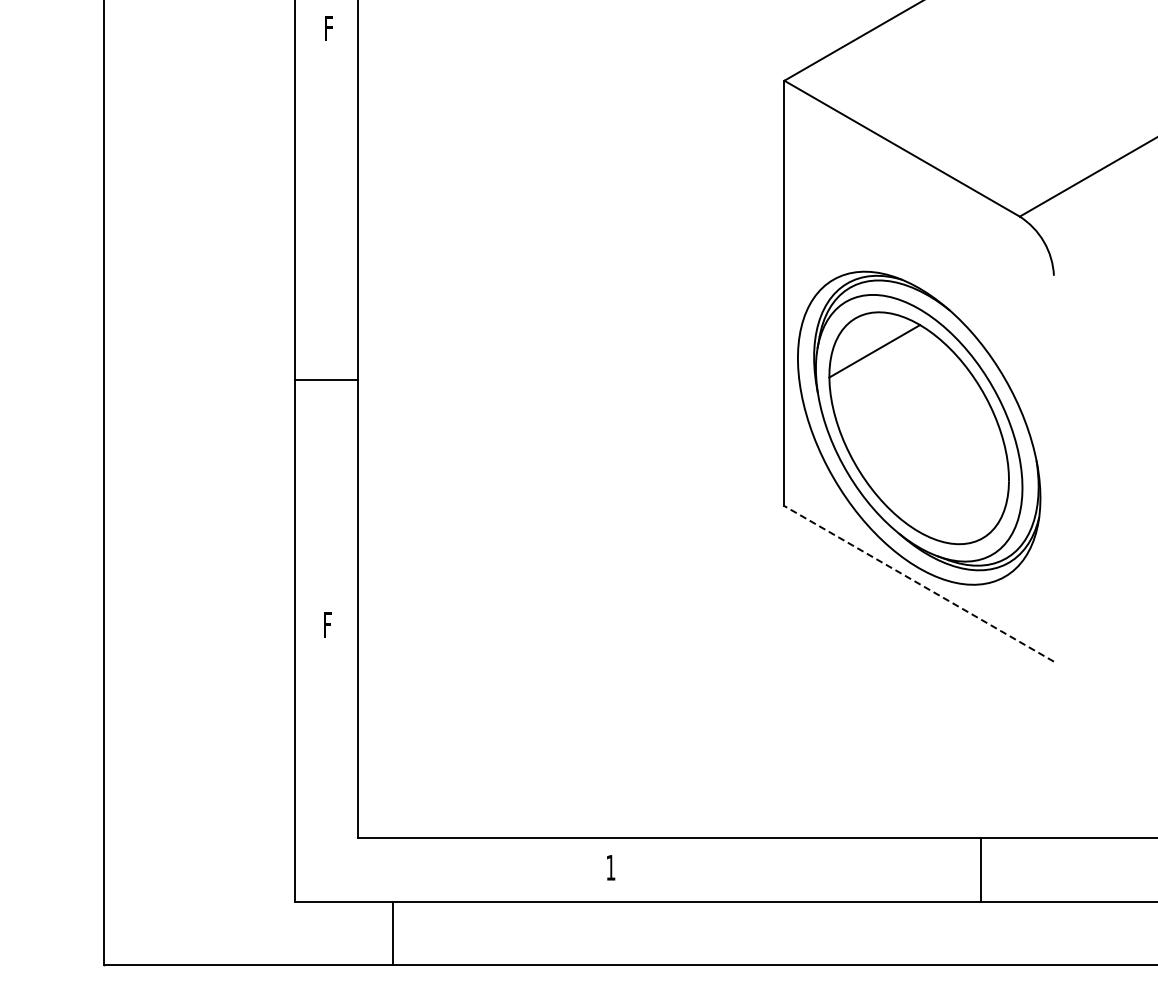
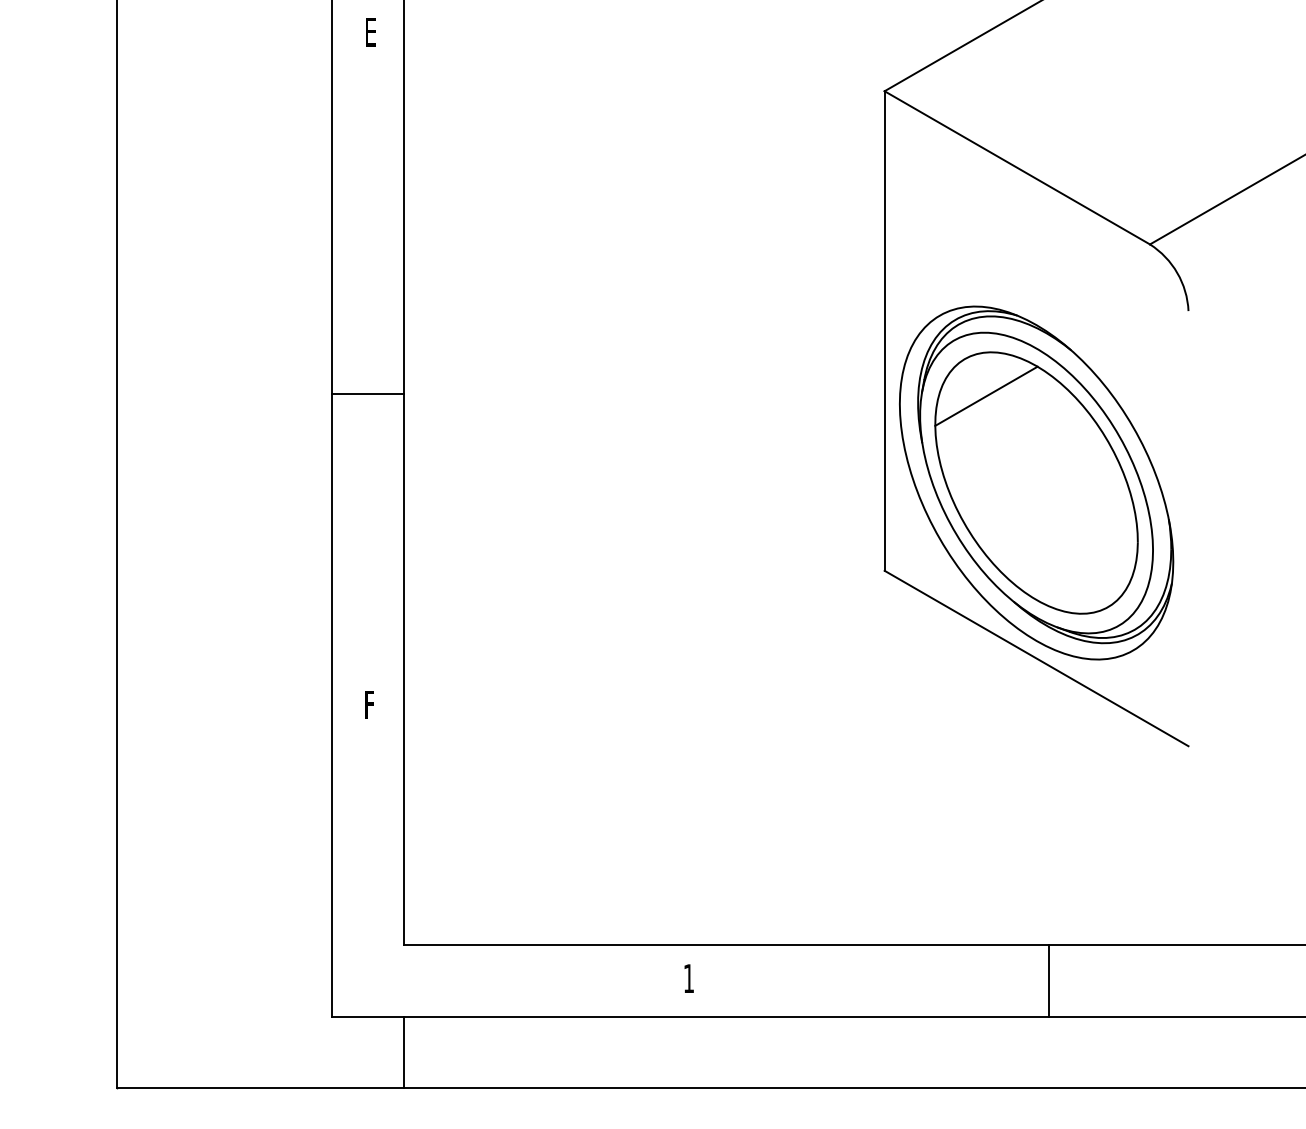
text: (330, 39) -> (372, 44), F -> E
line: (326, 380) -> (368, 394), moved
line: (919, 583) -> (1036, 658), dashed -> solid
line: (980, 869) -> (1048, 980), moved
line: (393, 933) -> (404, 1052), moved

